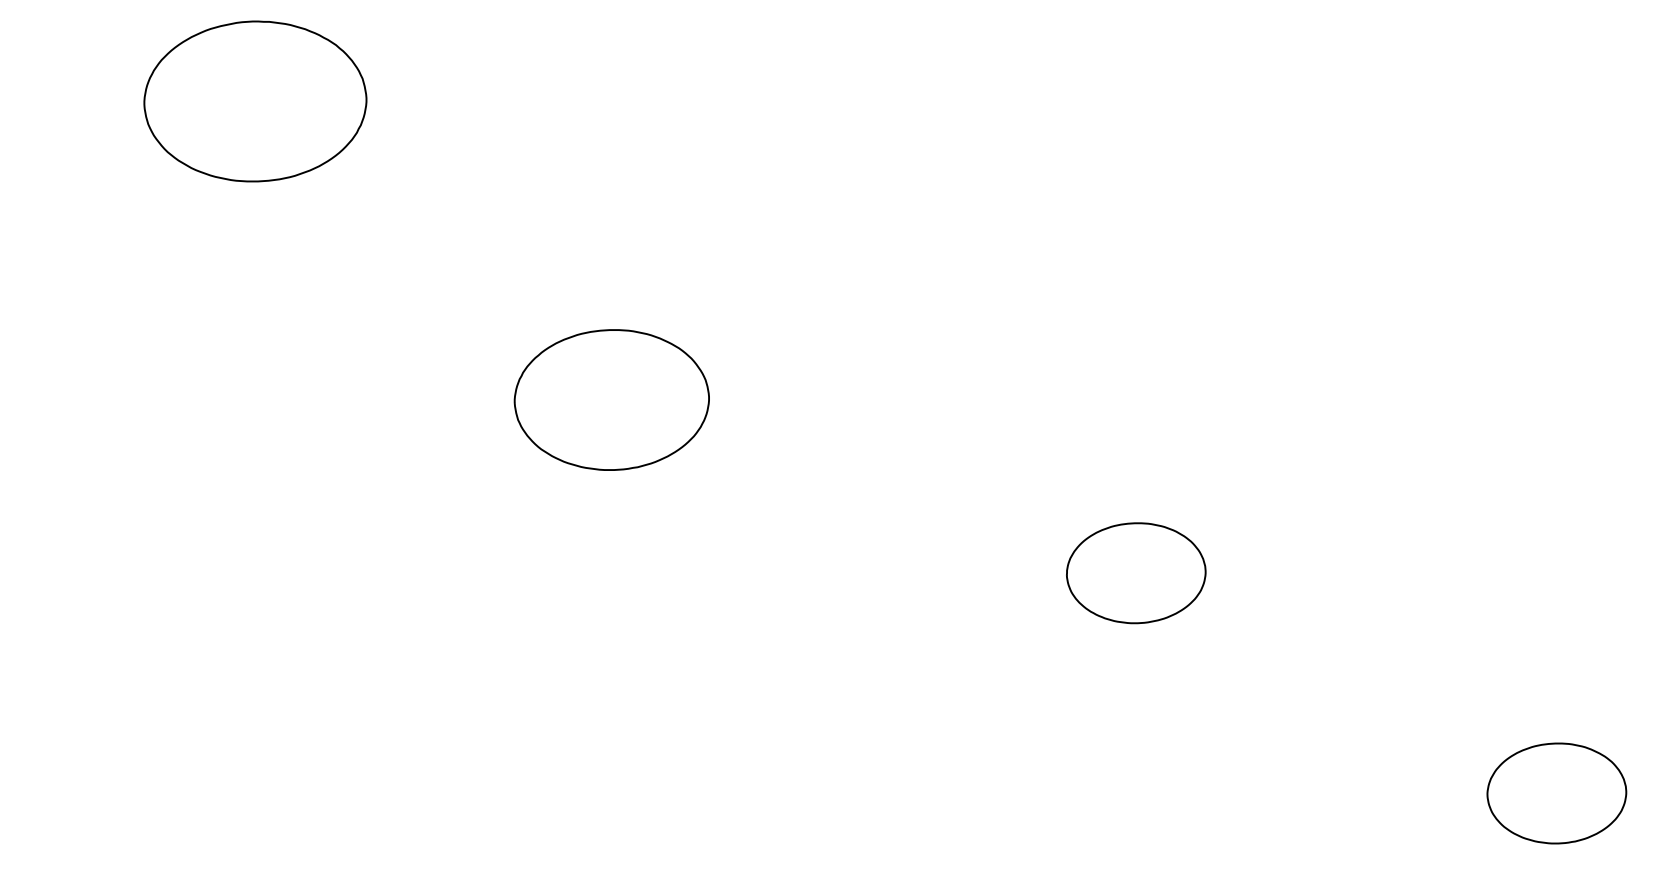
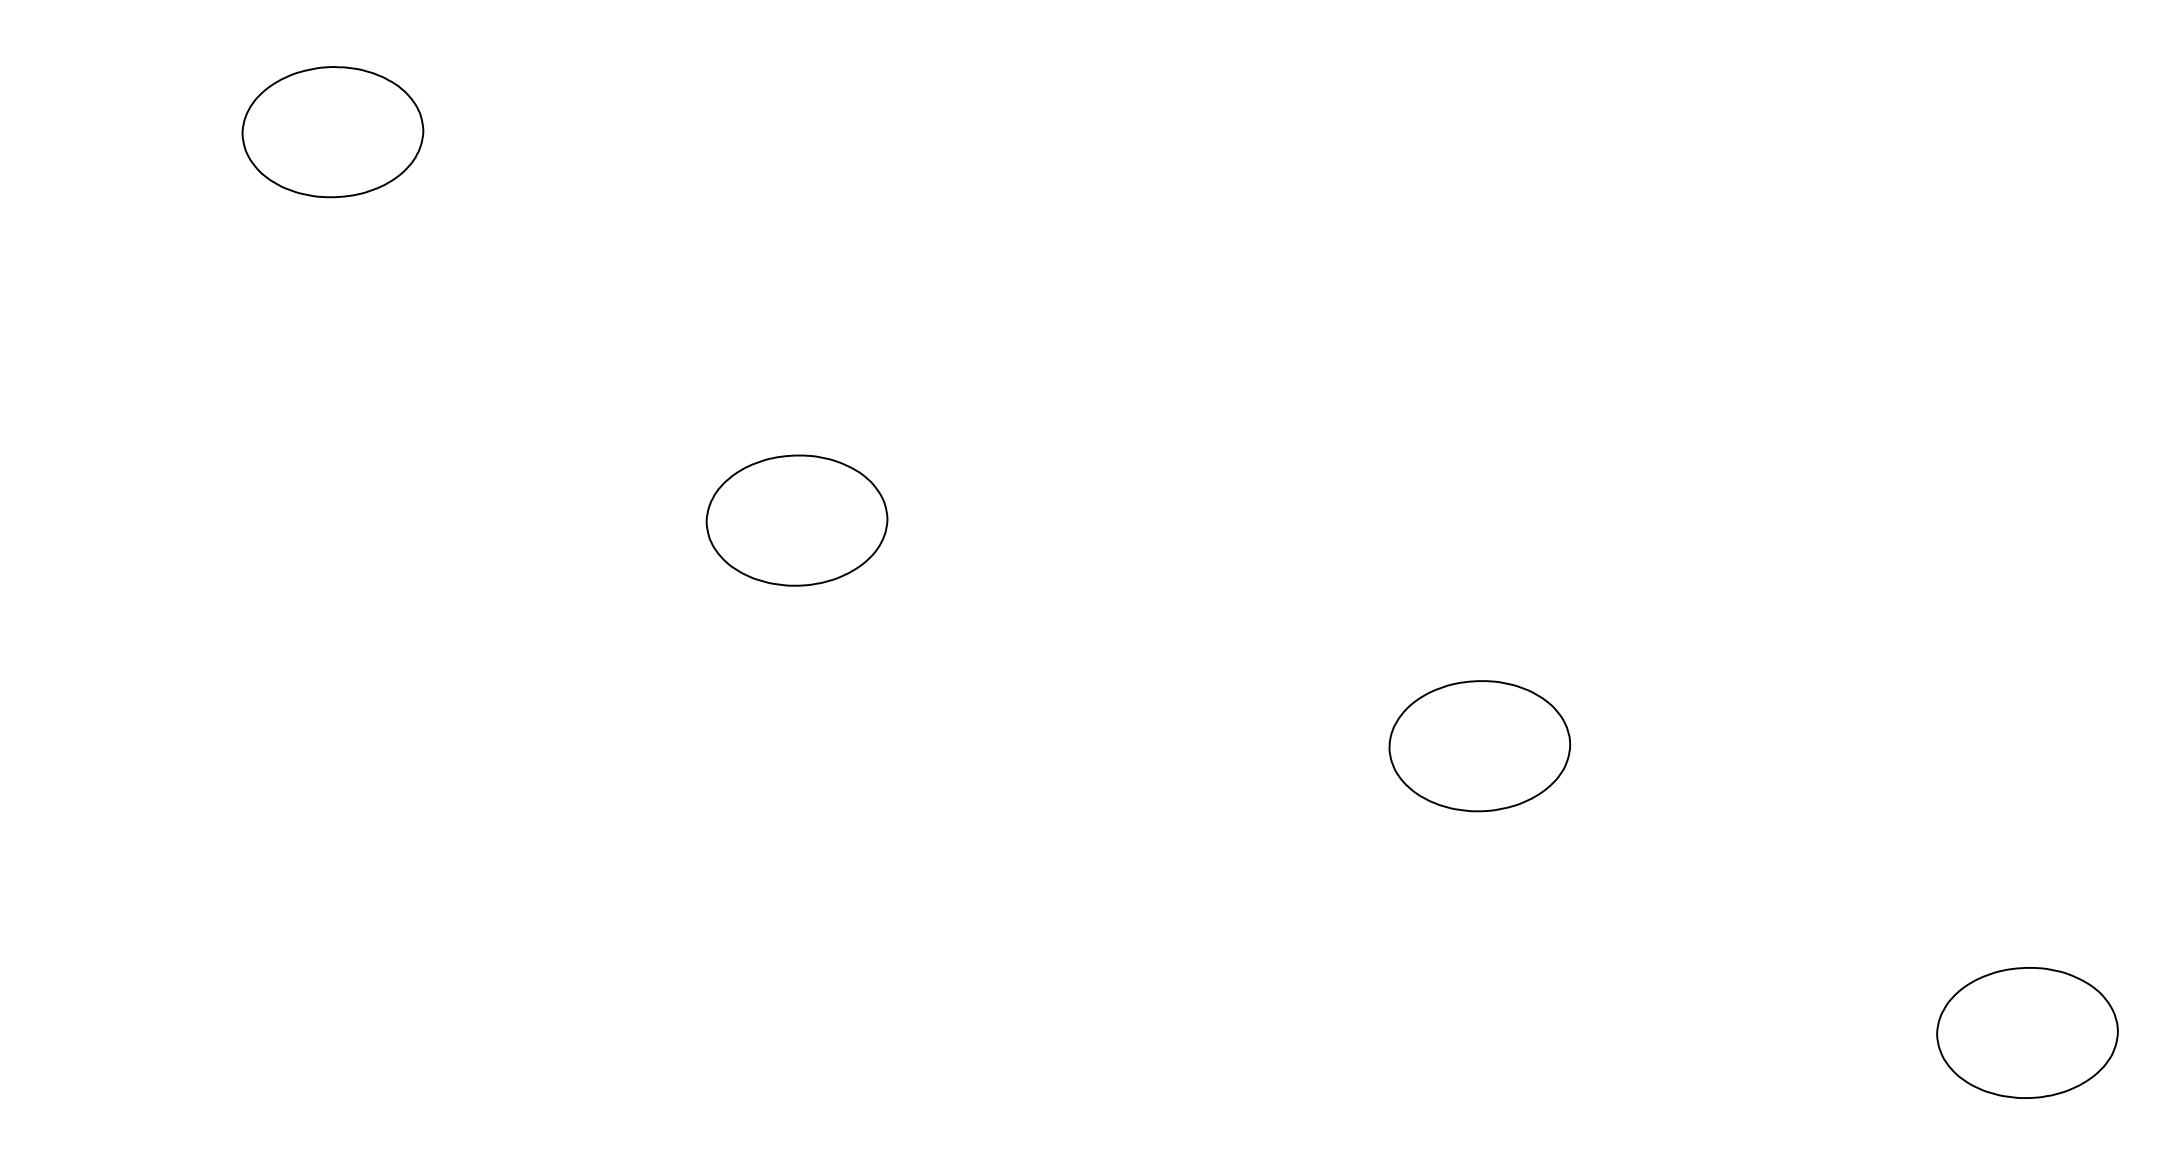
part: (255, 101) -> (332, 132), size x0.62
part: (611, 399) -> (796, 520), size x0.71

